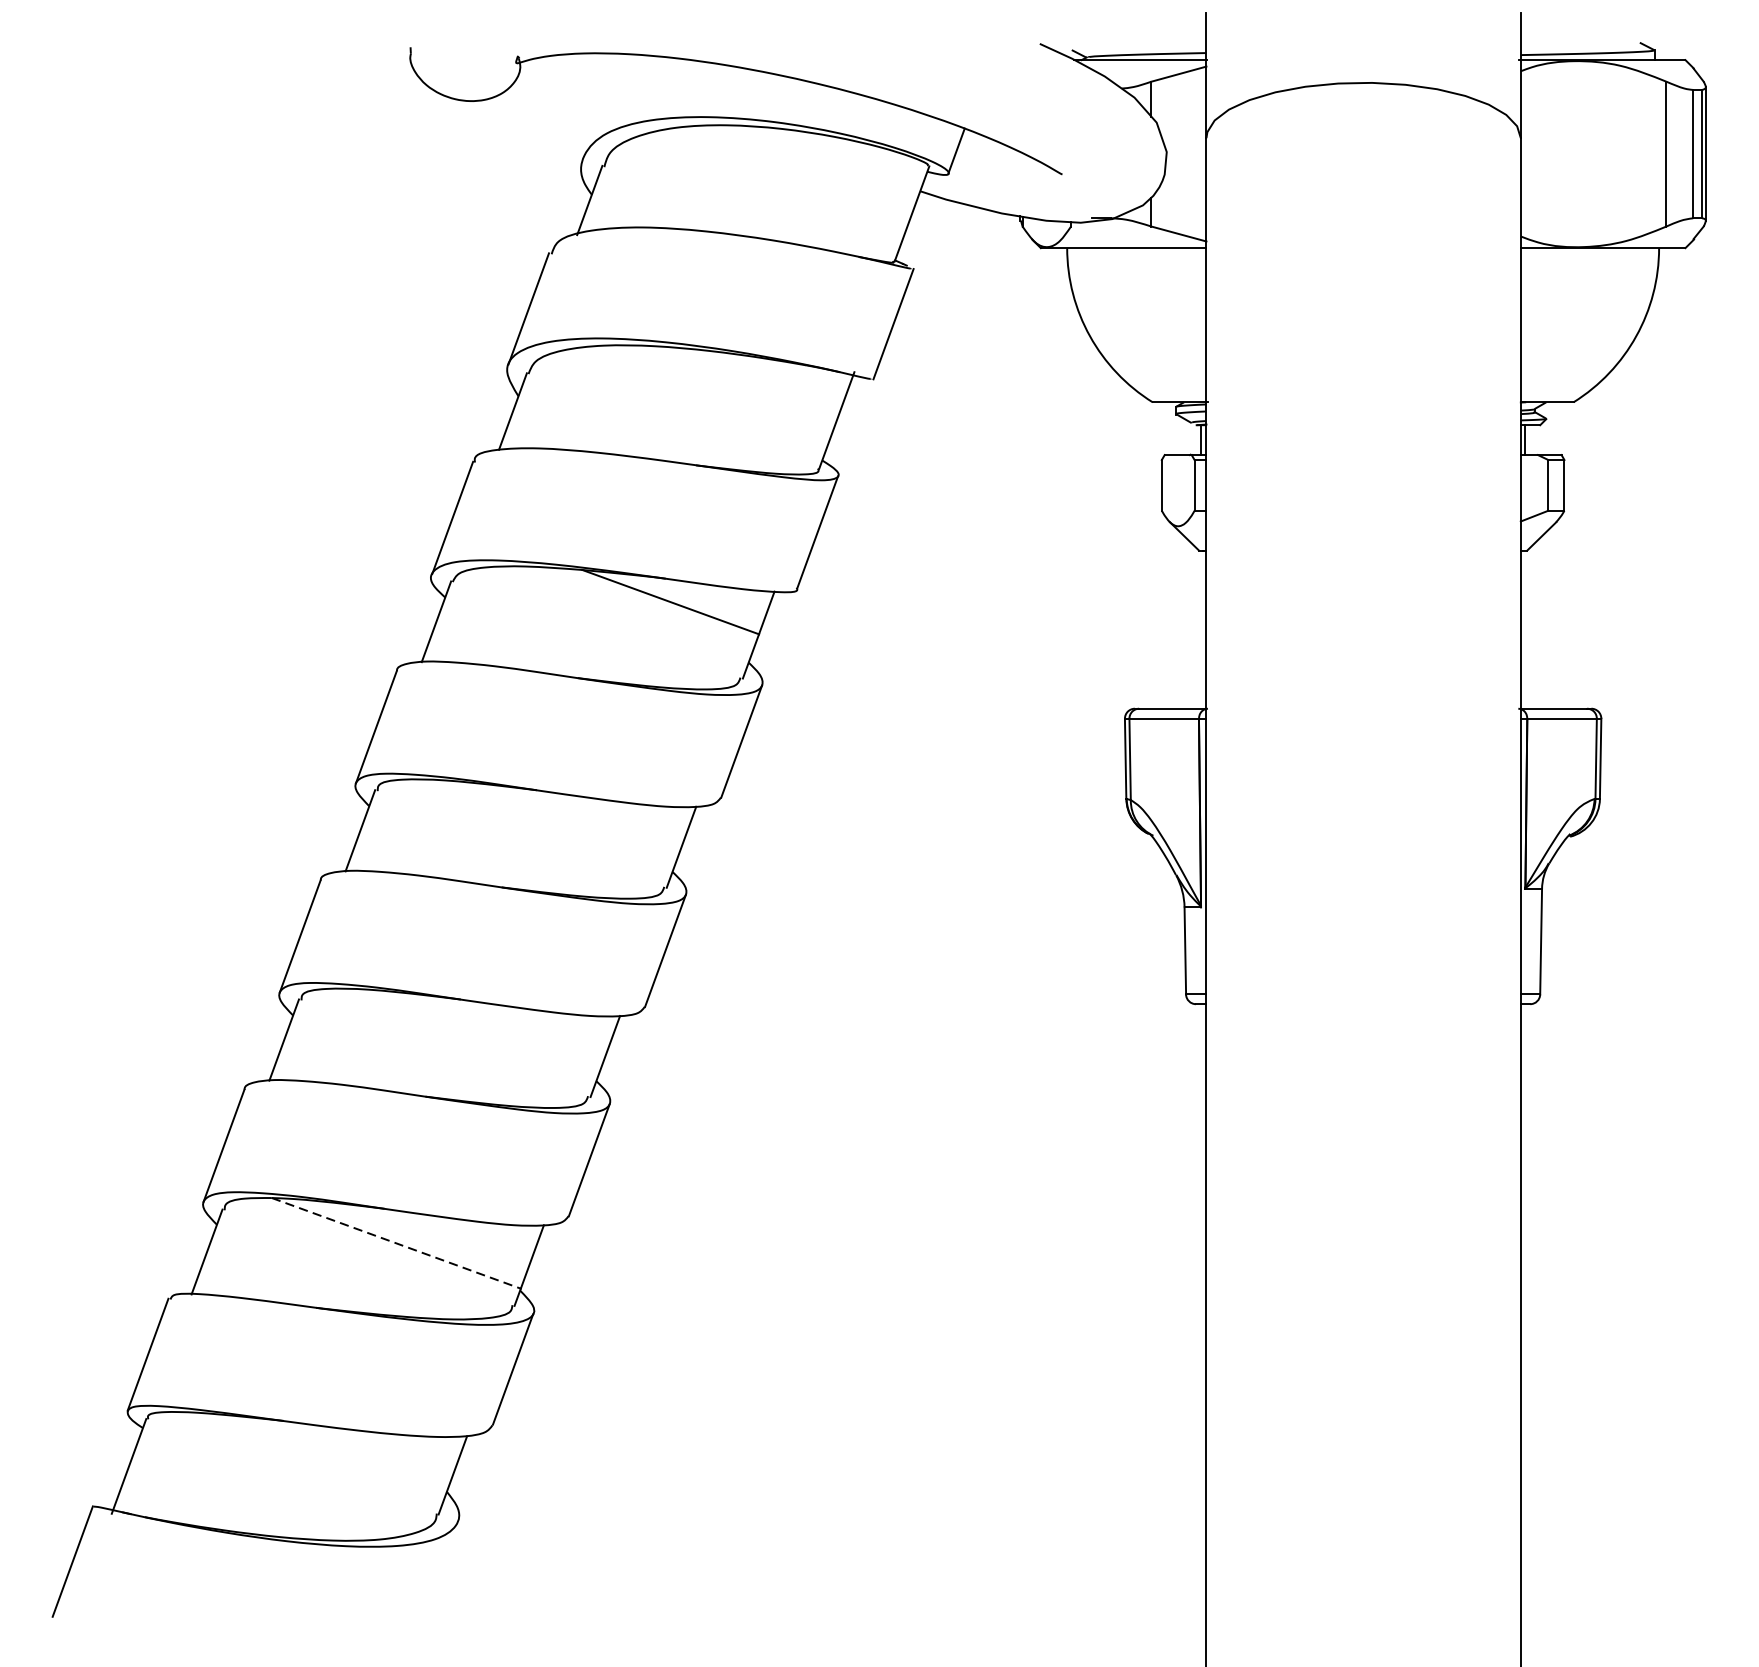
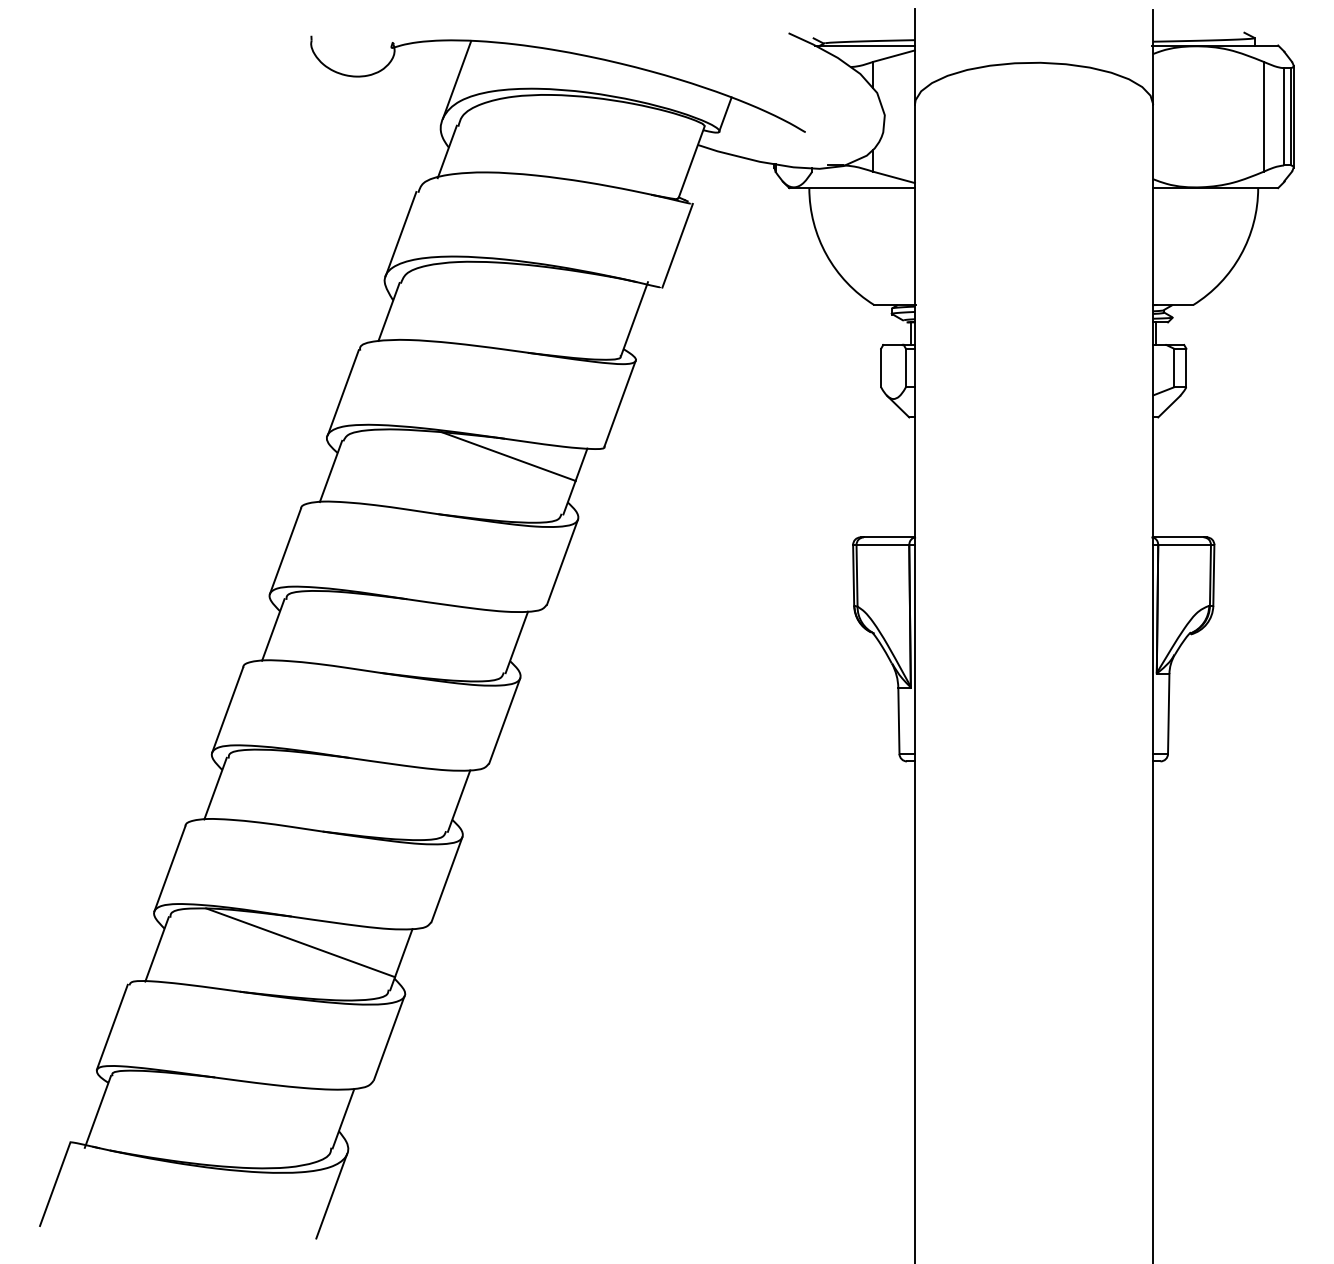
line: (601, 104) -> (456, 79), added
line: (397, 1242) -> (301, 942), dashed -> solid
line: (437, 1577) -> (331, 1196), added

